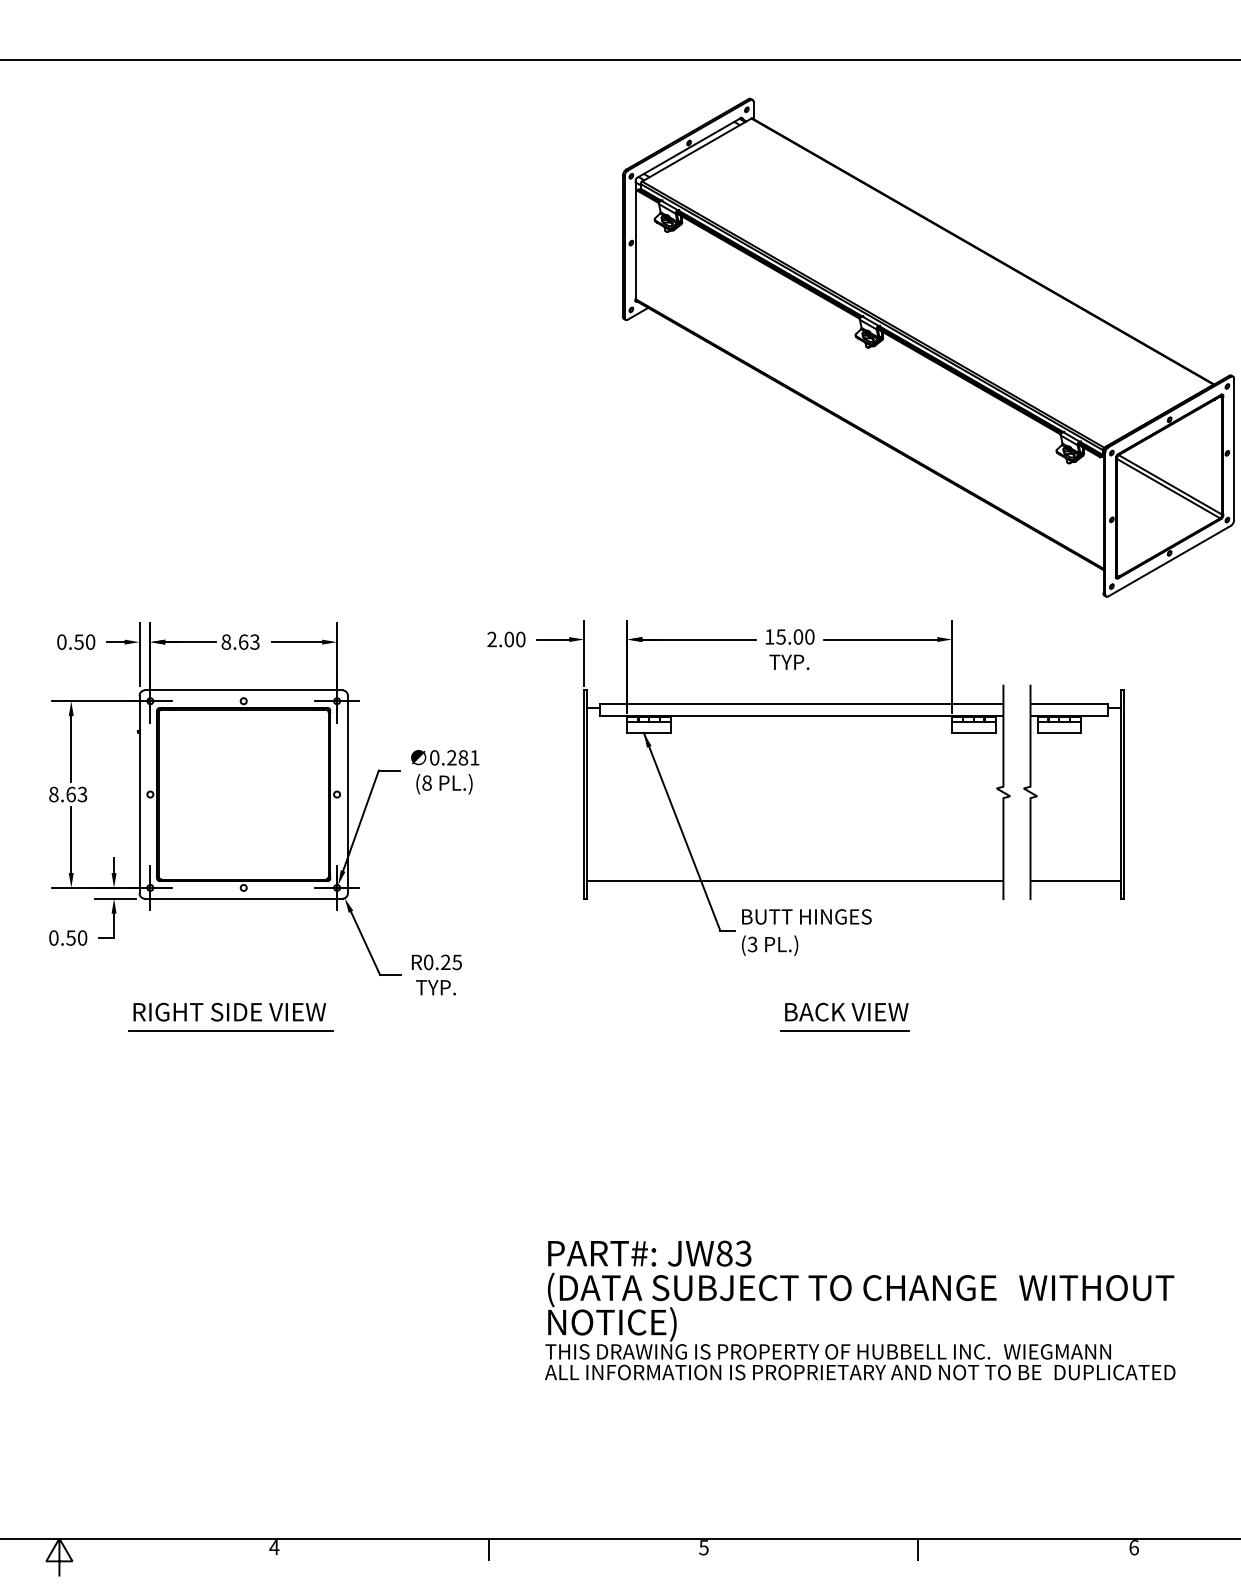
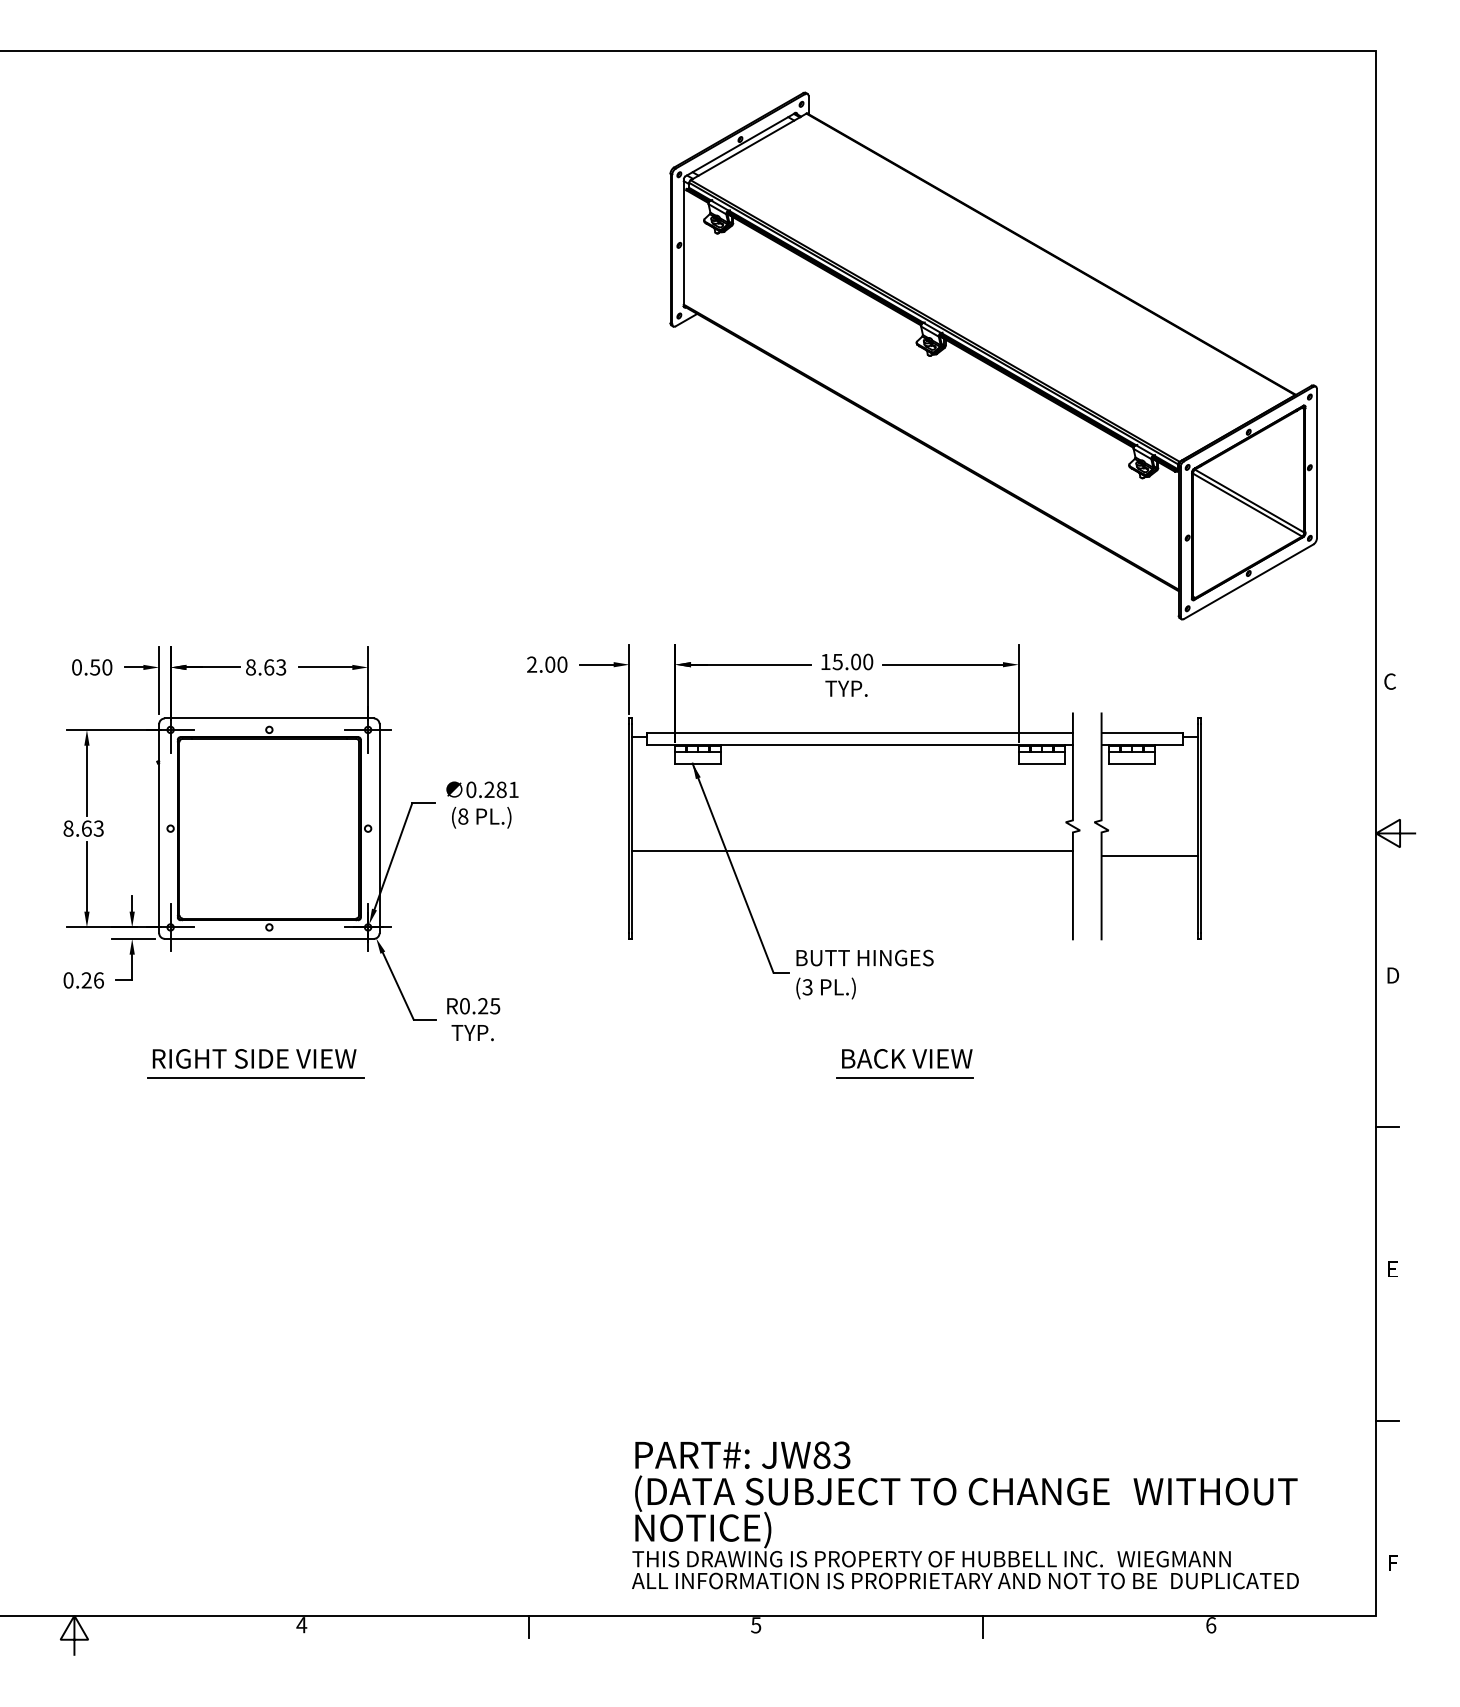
line: (795, 881) -> (852, 851), moved
line: (1075, 881) -> (1149, 856), moved
text: (76, 938) -> (92, 980), 0.50 -> 0.26
text: (860, 1310) -> (965, 1515), moved

